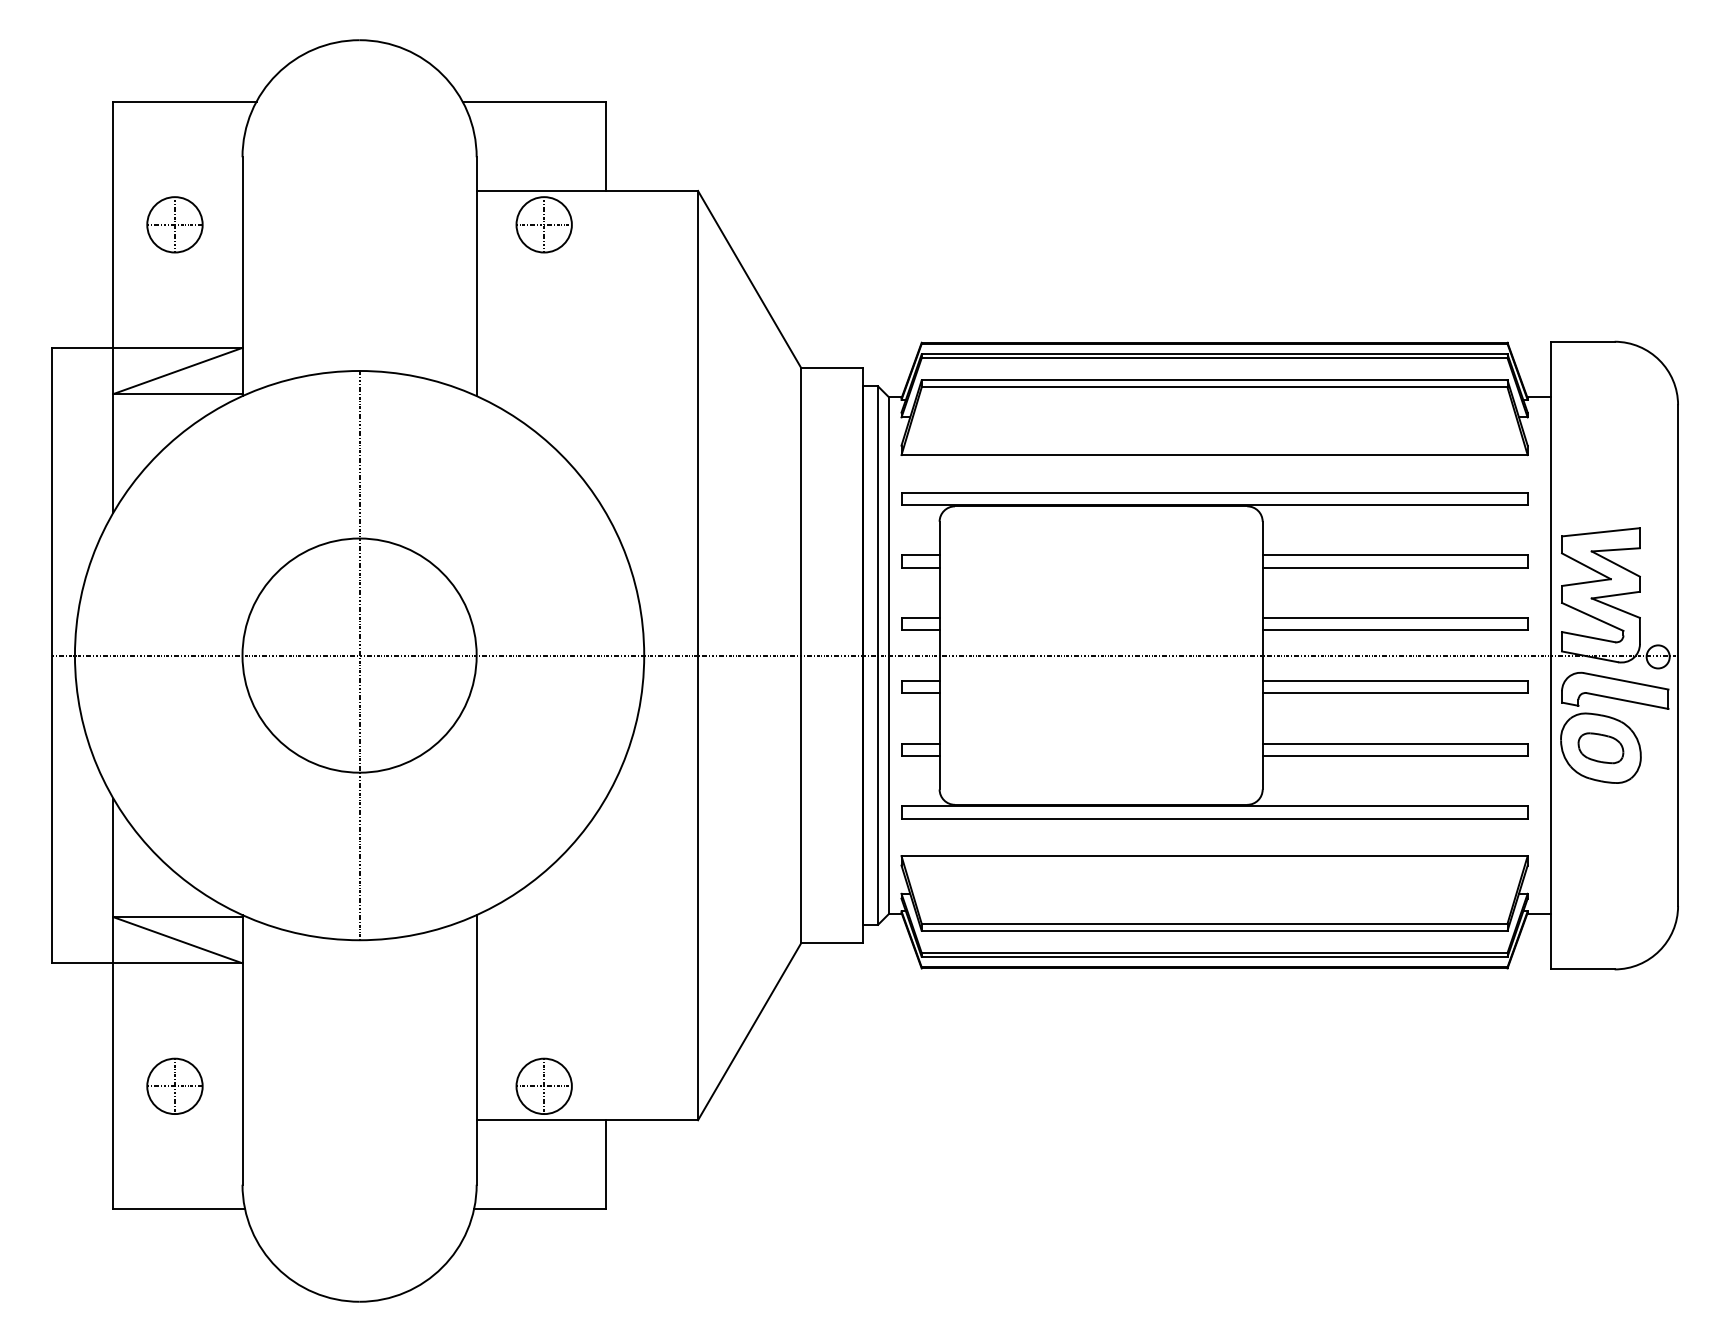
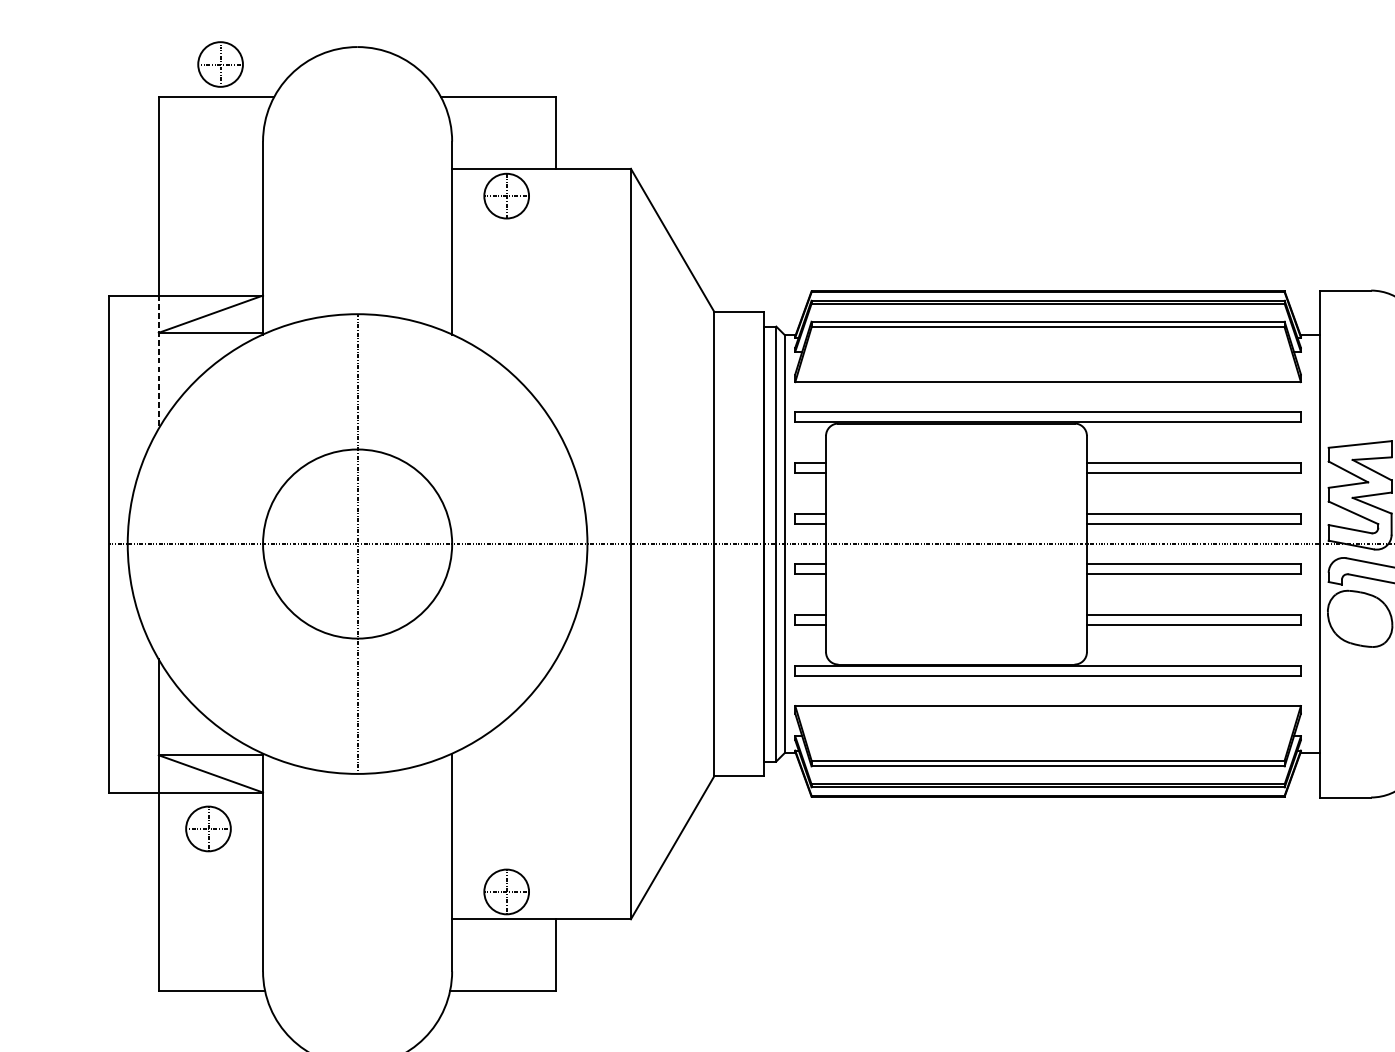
part: (174, 224) -> (220, 64), moved
line: (113, 430) -> (158, 362), solid -> dashed
part: (1600, 748) -> (1359, 619), removed
part: (174, 1085) -> (208, 828), moved

